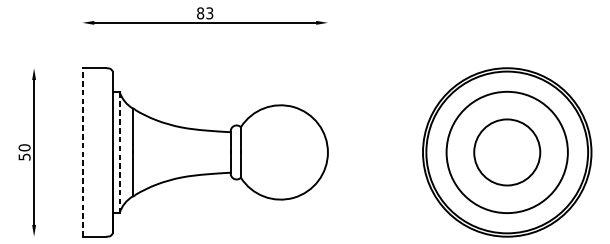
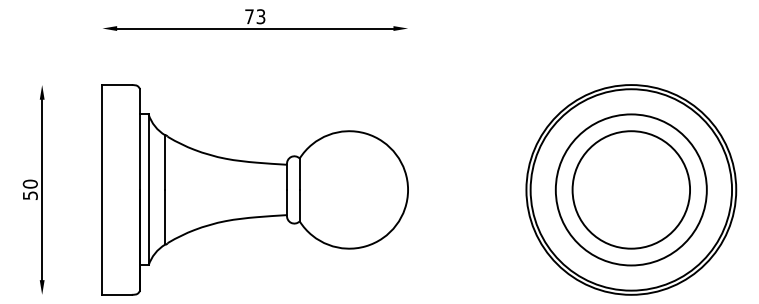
text: (200, 13) -> (249, 16), 83 -> 73
line: (82, 152) -> (102, 189), dashed -> solid
line: (119, 152) -> (148, 189), dashed -> solid
circle: (507, 152) -> (631, 189), size x1.43

